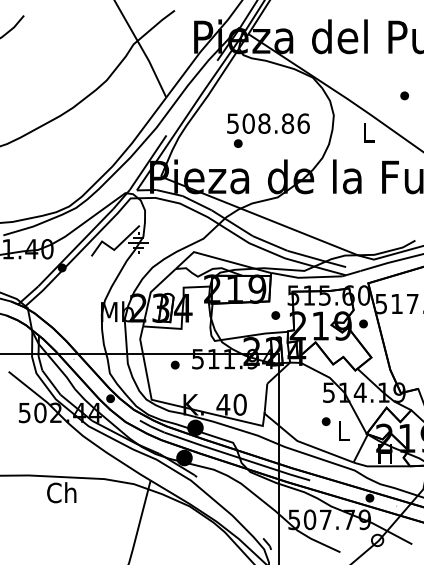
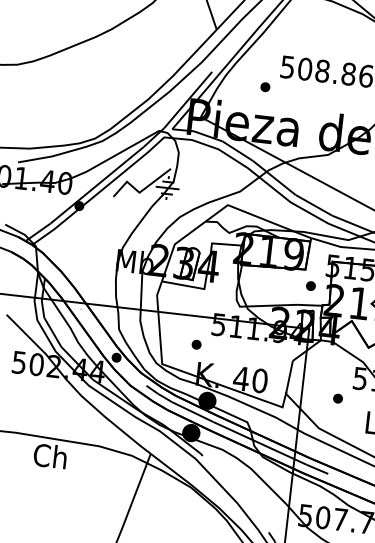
part: (237, 143) -> (264, 86), moved
part: (174, 364) -> (195, 343), moved
part: (325, 421) -> (337, 398), moved

